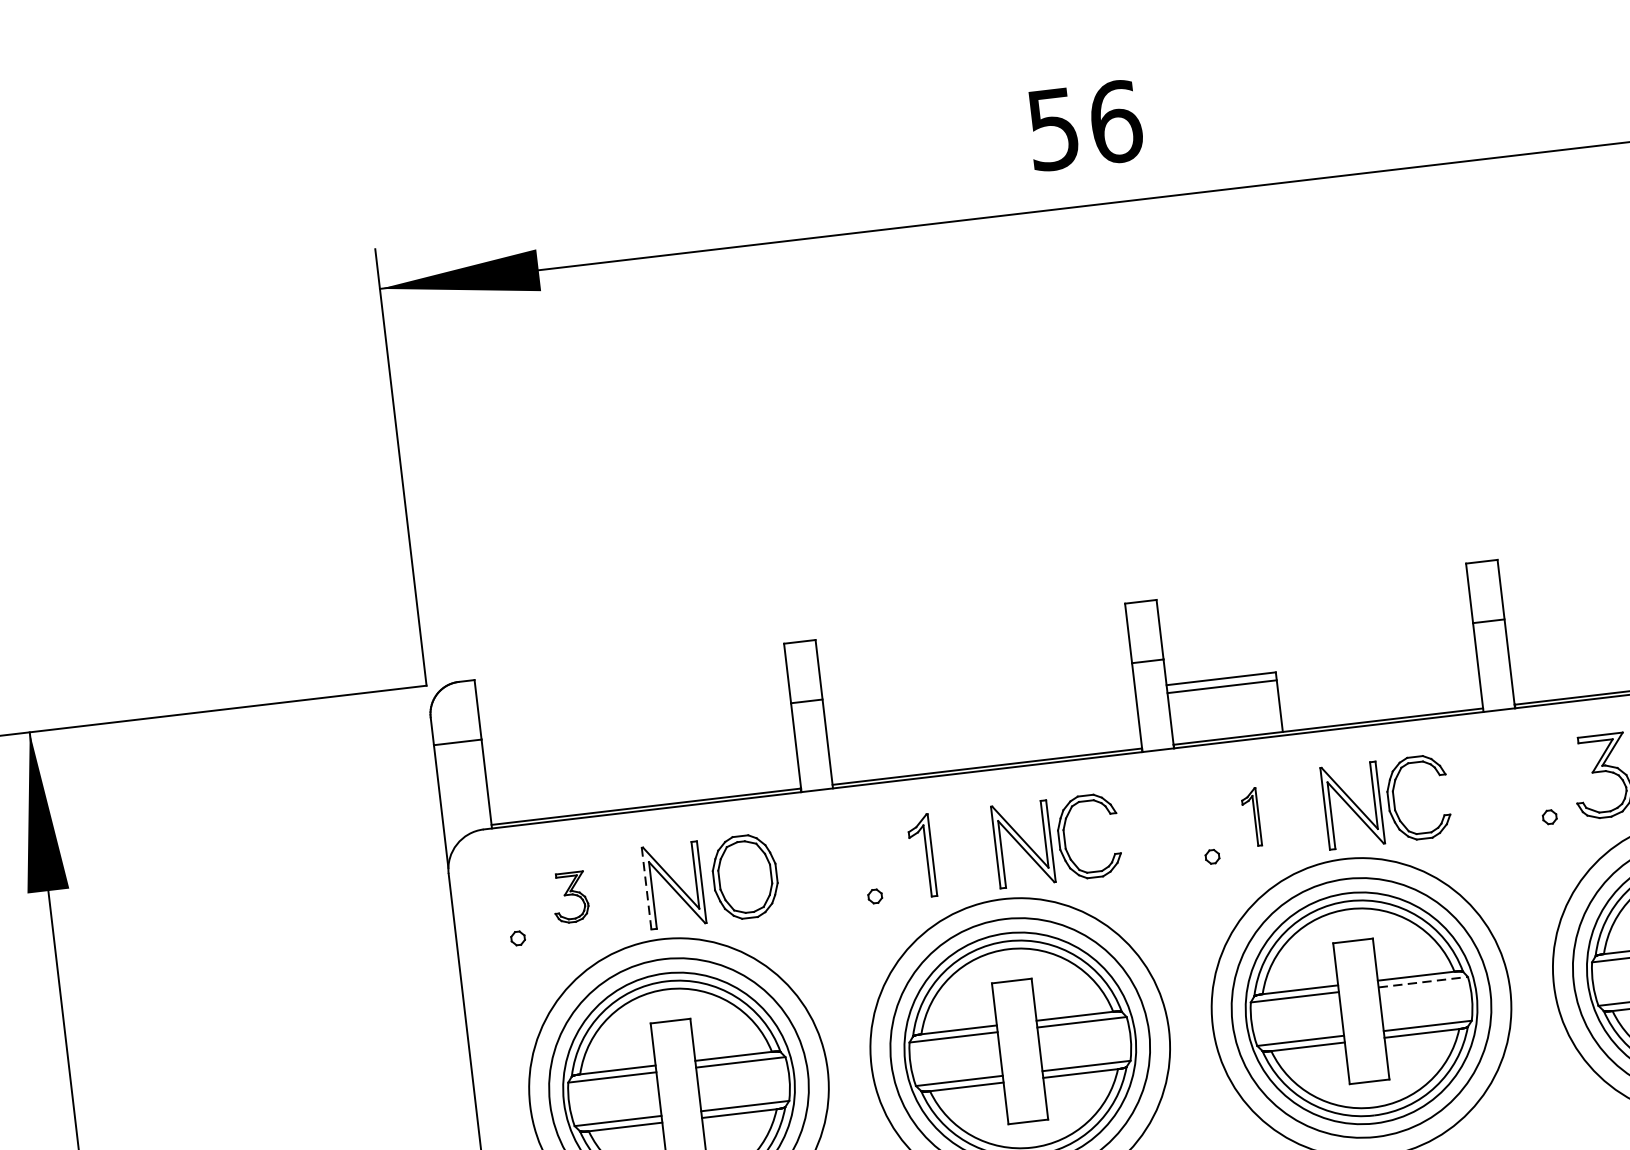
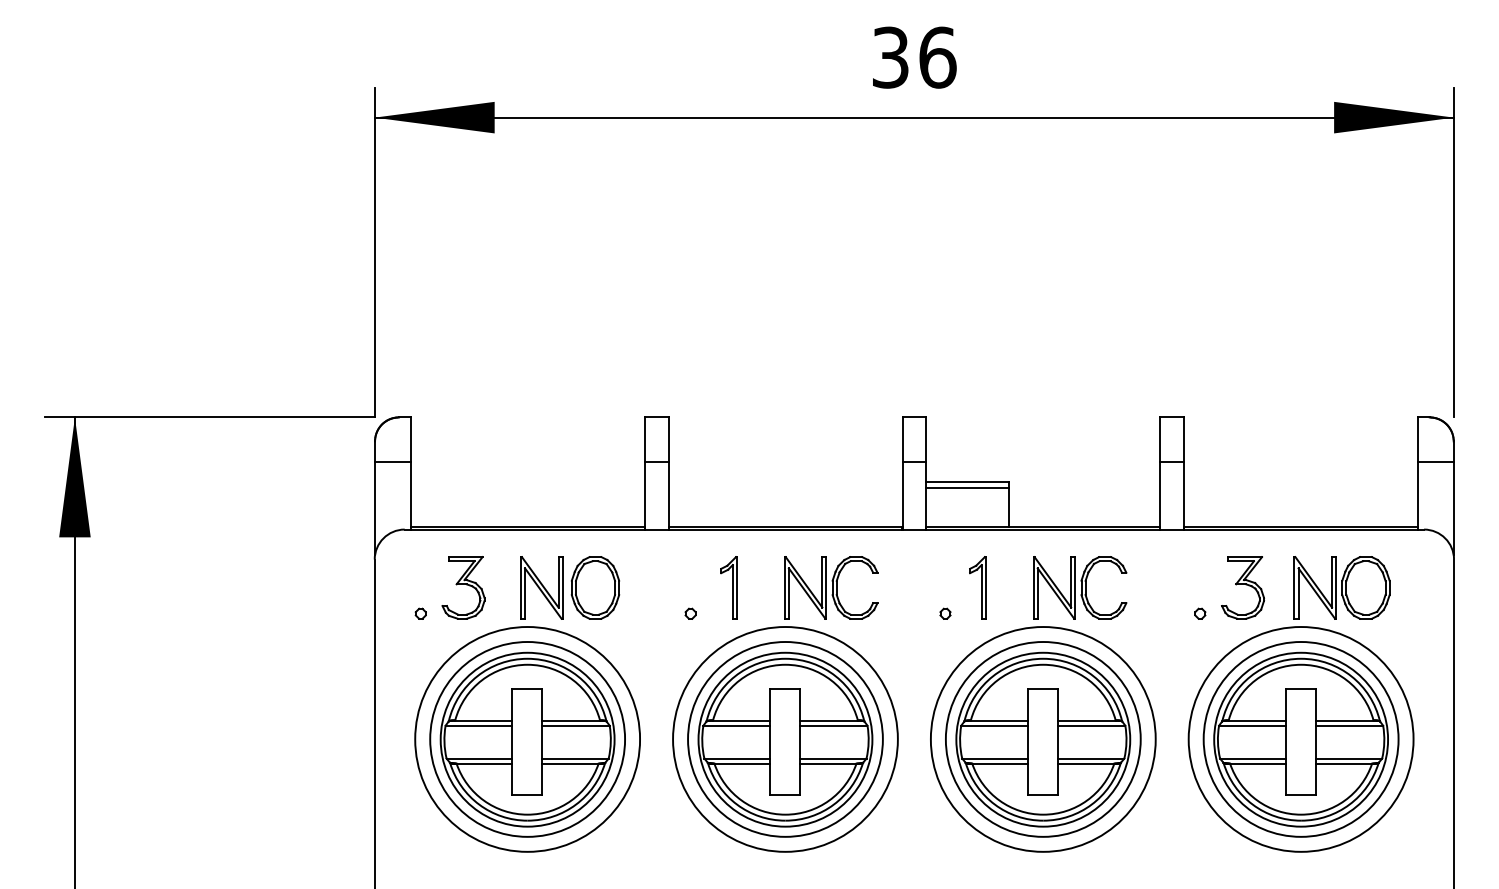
text: (1053, 129) -> (890, 57), 56 -> 36
part: (1250, 817) -> (977, 587), size x1.43
line: (645, 888) -> (520, 587), dashed -> solid
part: (570, 897) -> (463, 587), size x1.67
line: (1423, 982) -> (1091, 725), dashed -> solid

